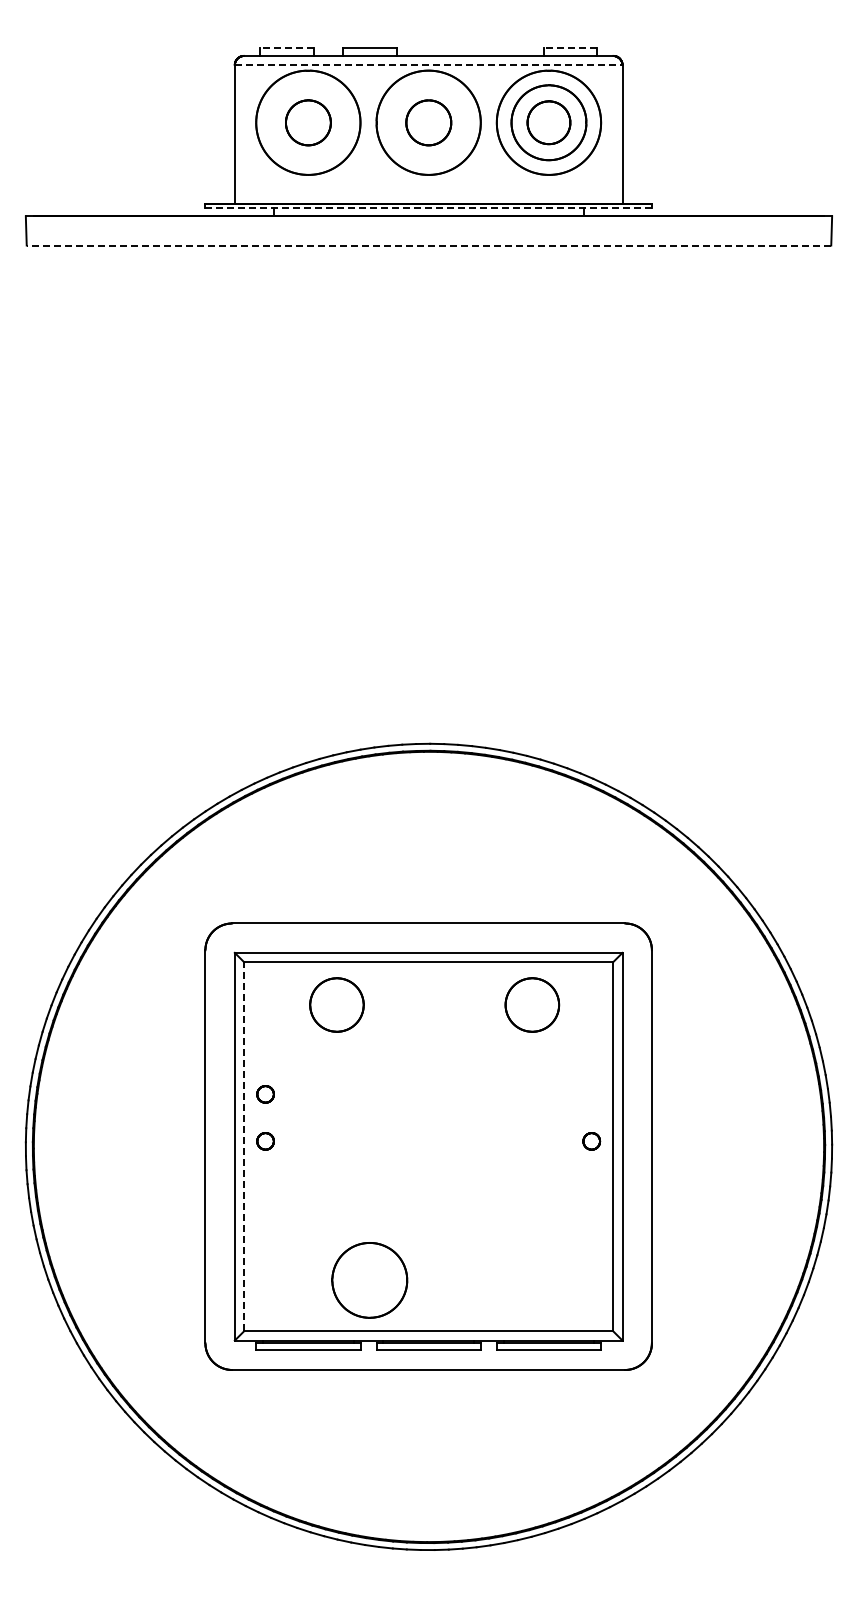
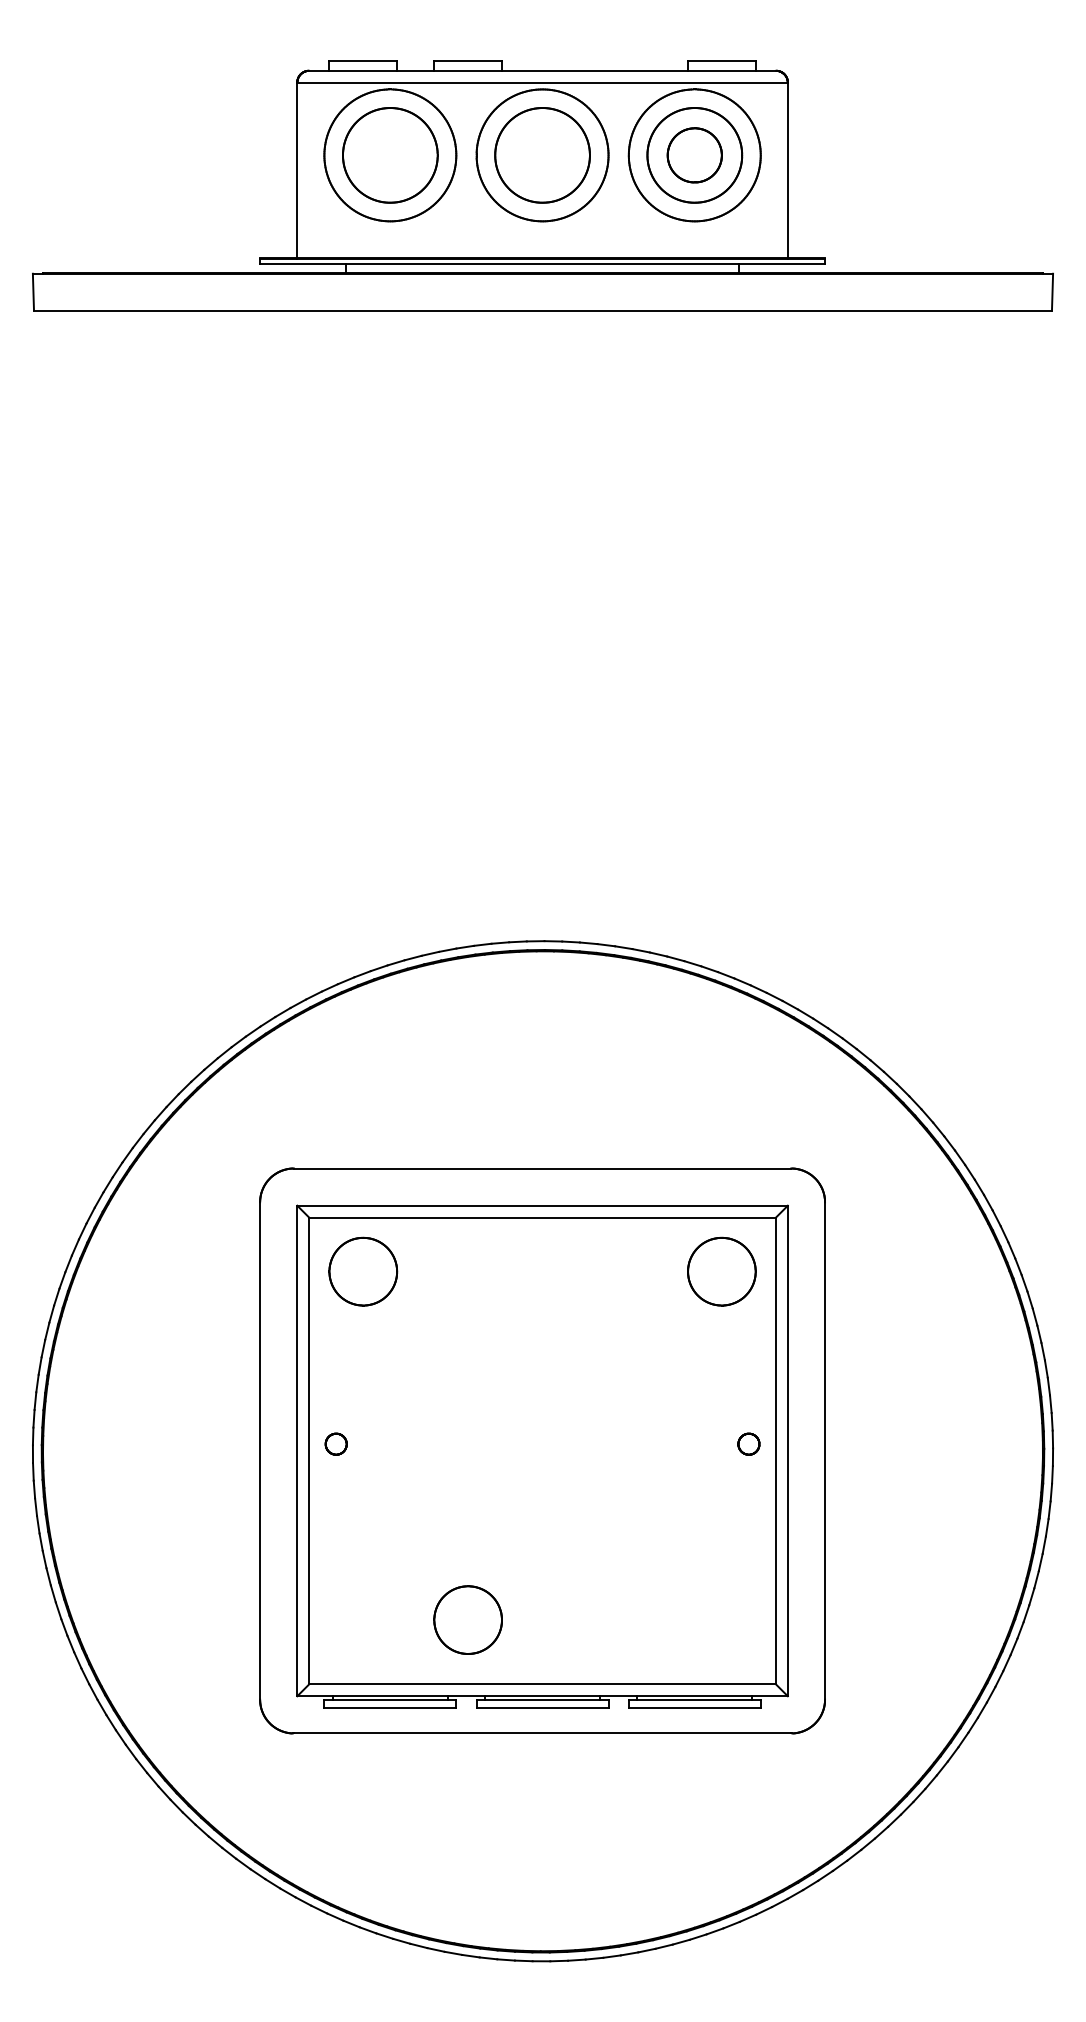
line: (286, 47) -> (362, 60), dashed -> solid
line: (570, 47) -> (722, 60), dashed -> solid
line: (428, 65) -> (542, 82), dashed -> solid
part: (308, 122) -> (390, 155), size x1.67
part: (428, 122) -> (542, 155), size x1.67
line: (428, 208) -> (542, 263), dashed -> solid
line: (428, 245) -> (542, 310), dashed -> solid
part: (336, 1004) -> (362, 1271), moved
part: (532, 1004) -> (722, 1271), moved
part: (265, 1094) -> (336, 1384), removed
line: (244, 1146) -> (309, 1450), dashed -> solid
part: (369, 1280) -> (467, 1620), size x0.71

